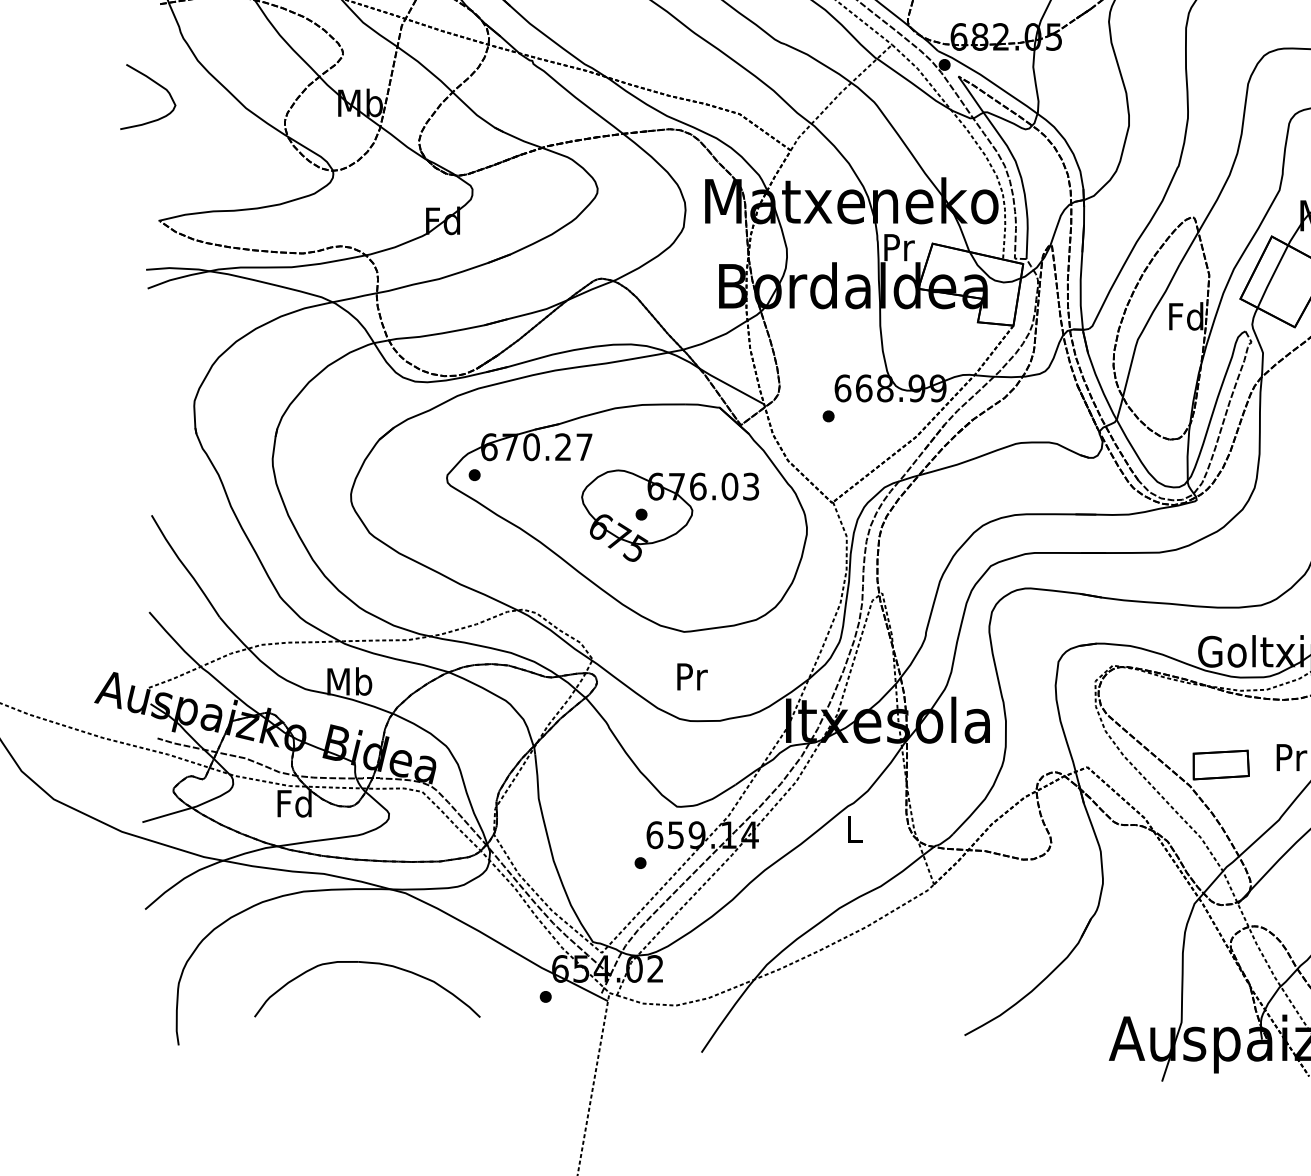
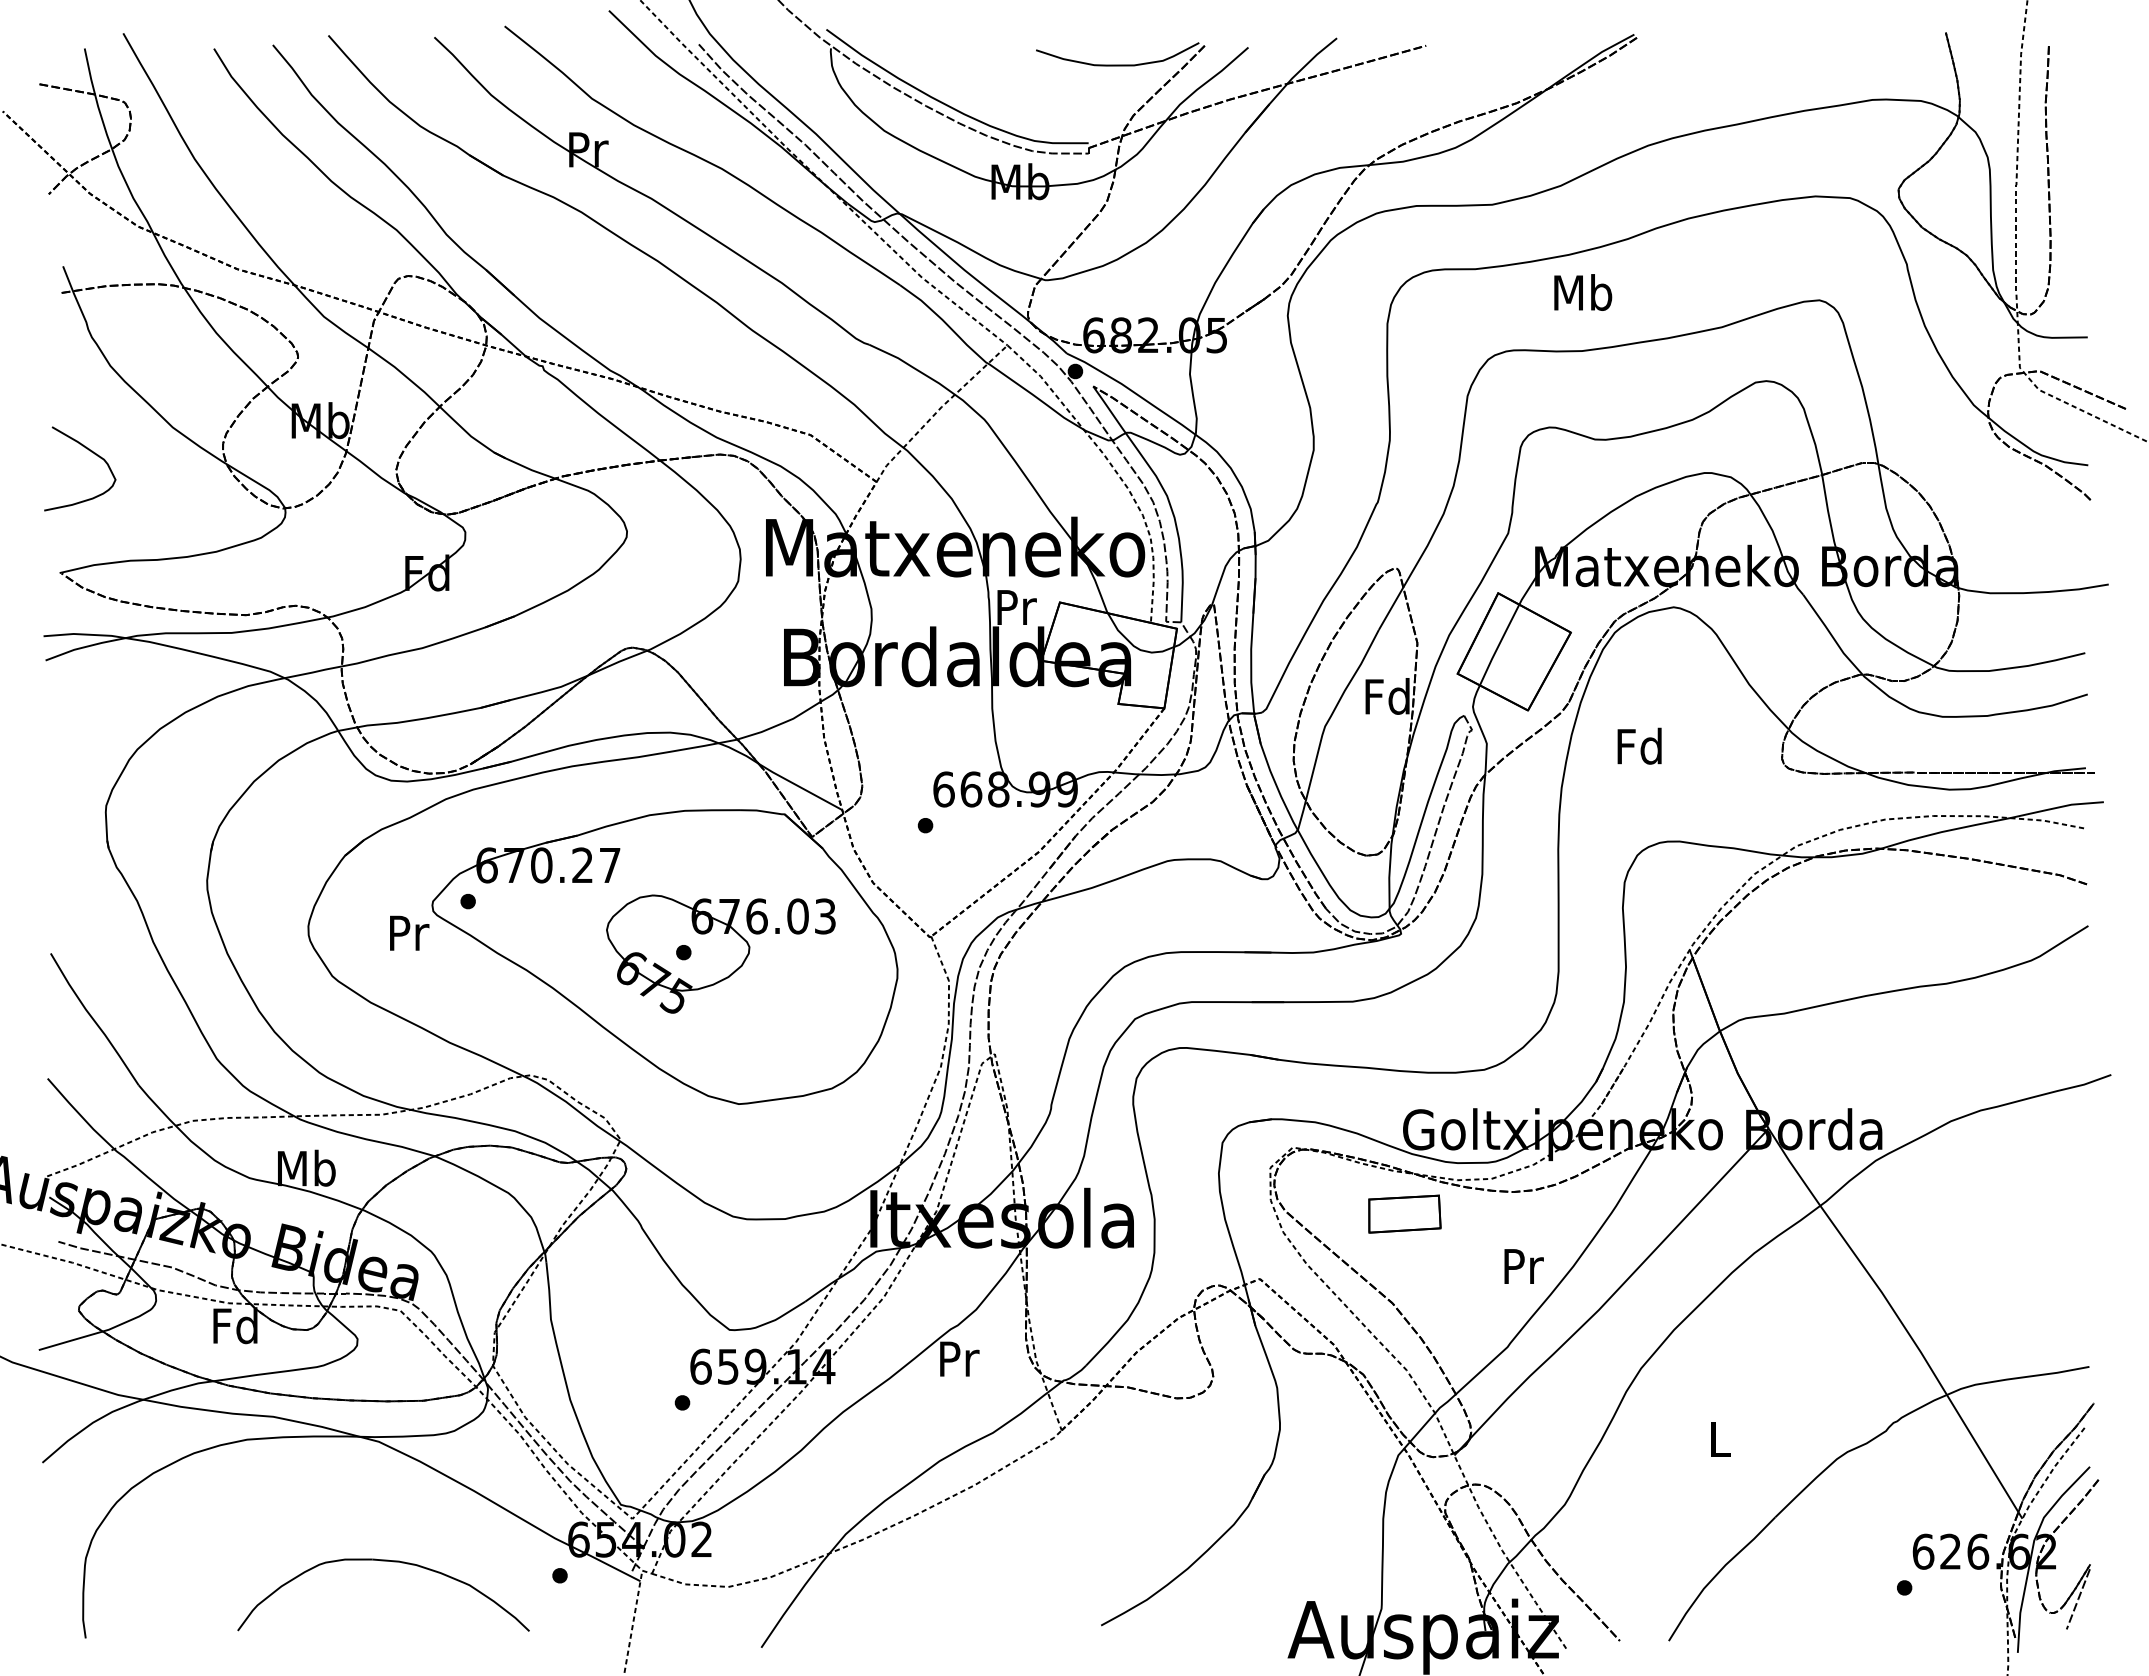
curve: (156, 84) -> (91, 452), moved
text: (692, 676) -> (409, 932), moved
part: (1220, 764) -> (1404, 1213), moved
text: (854, 828) -> (959, 1358), L -> Pr
part: (367, 963) -> (383, 1561), moved

